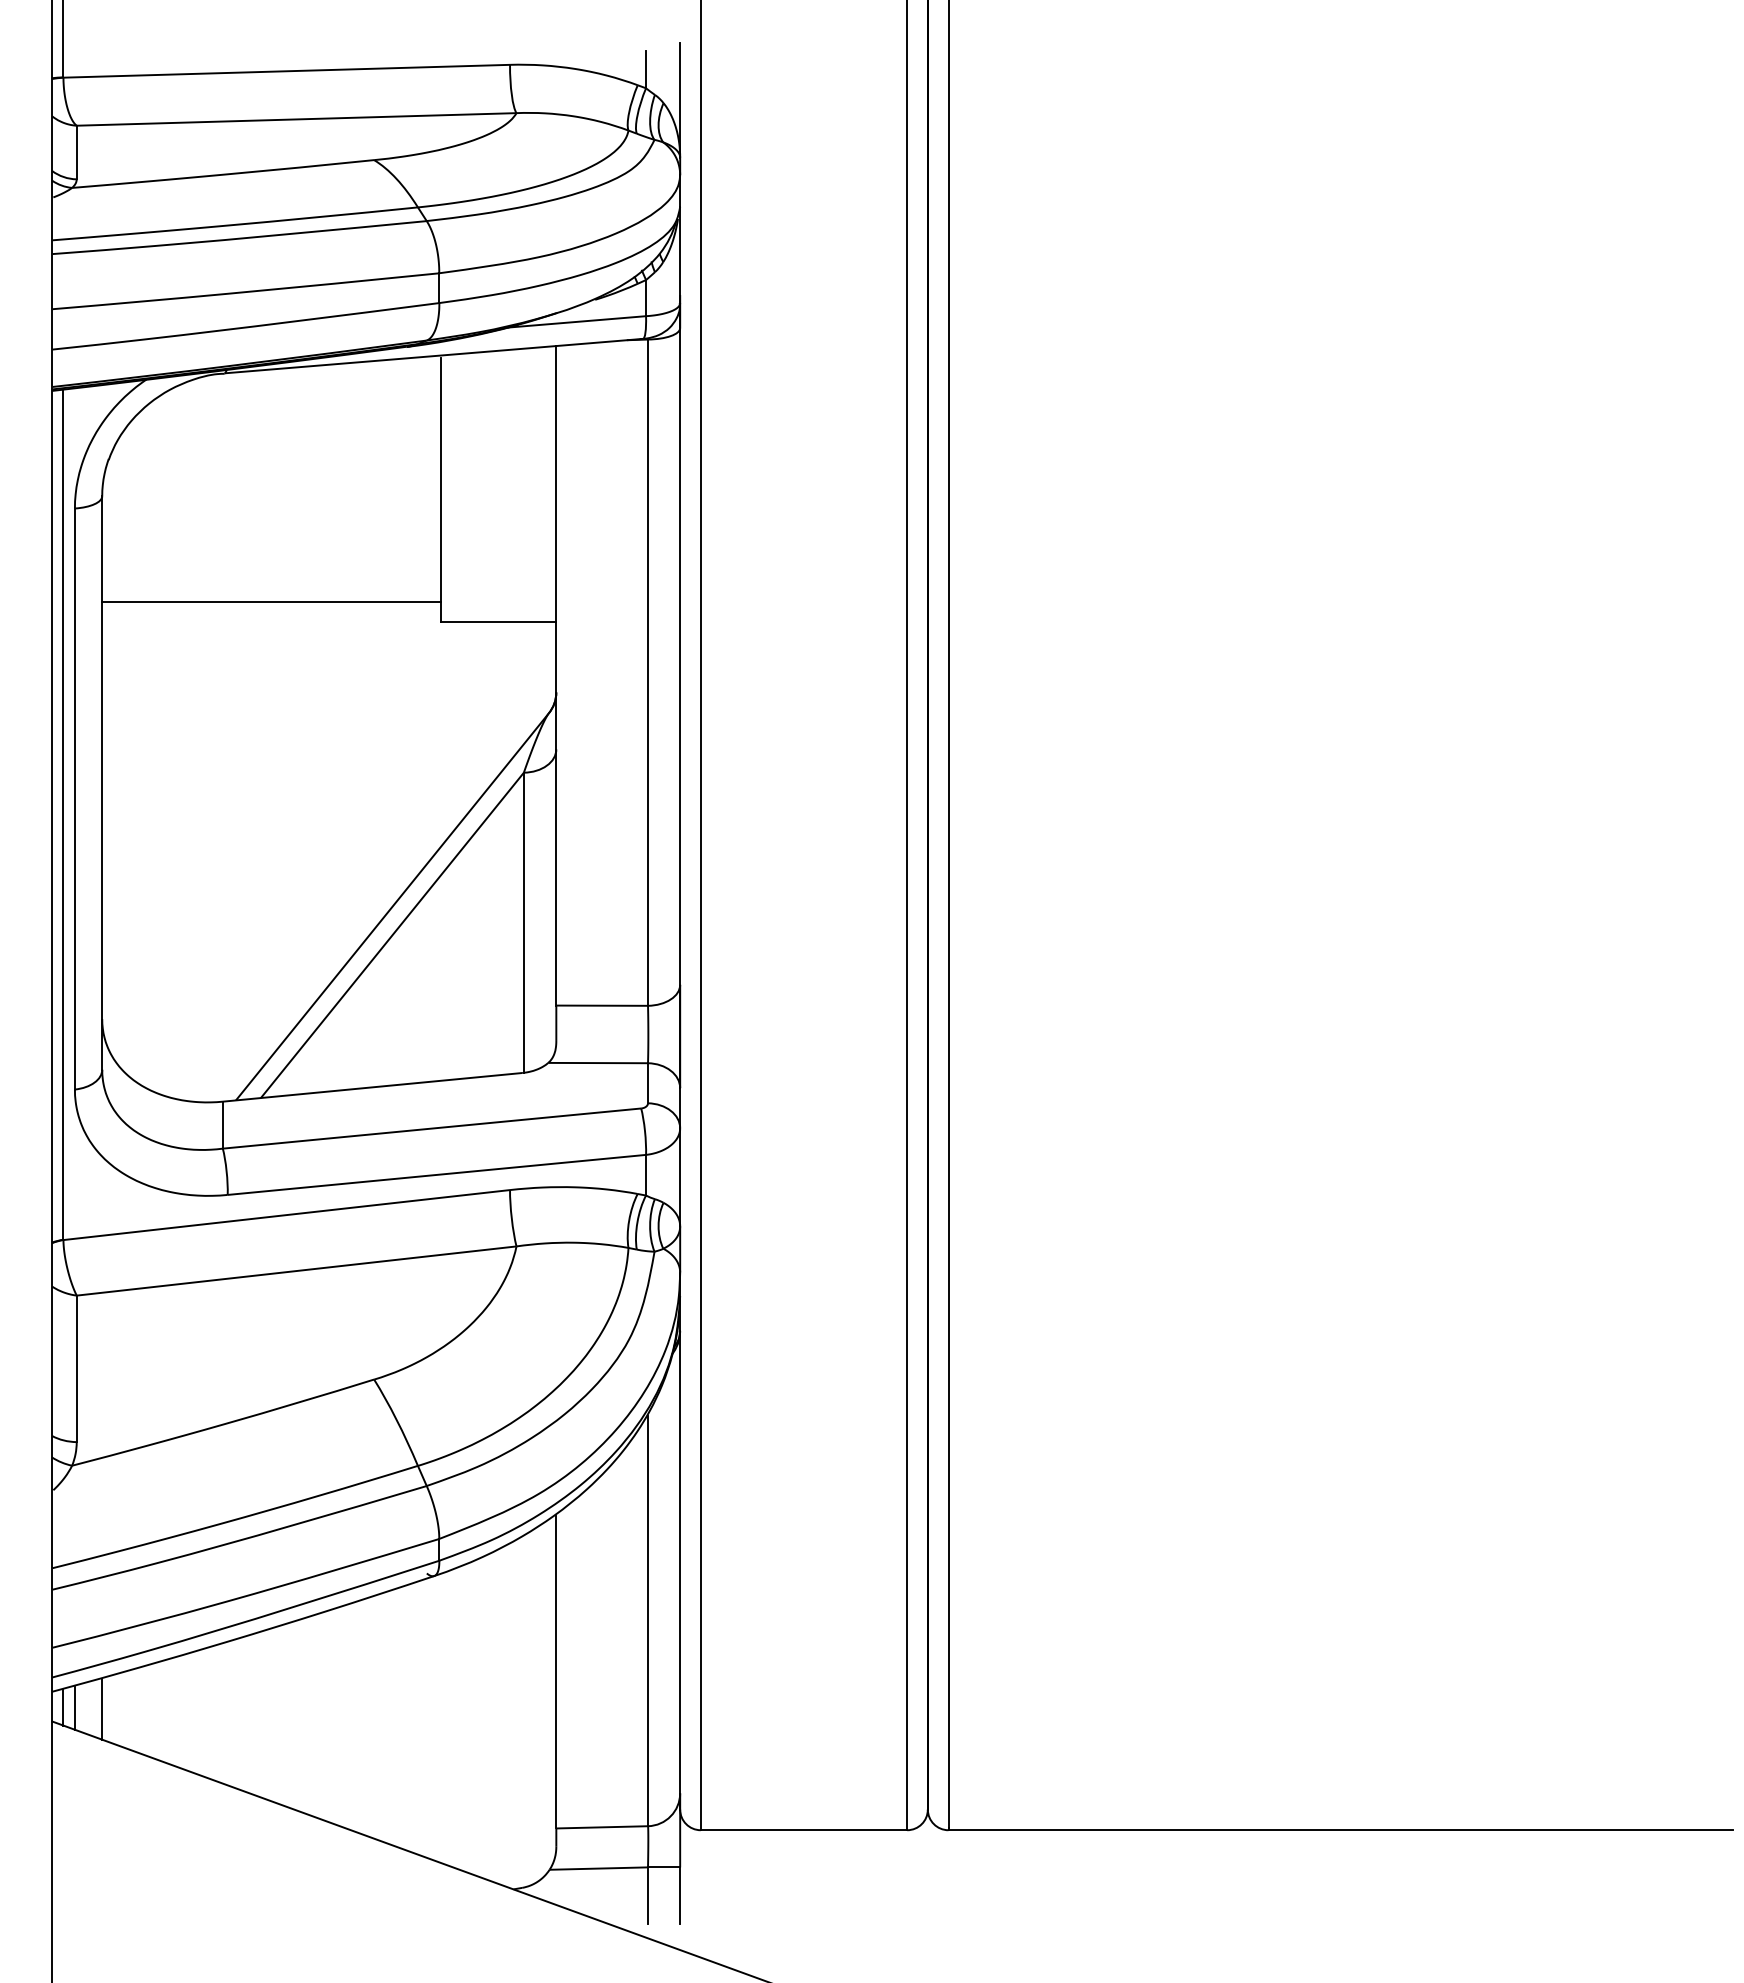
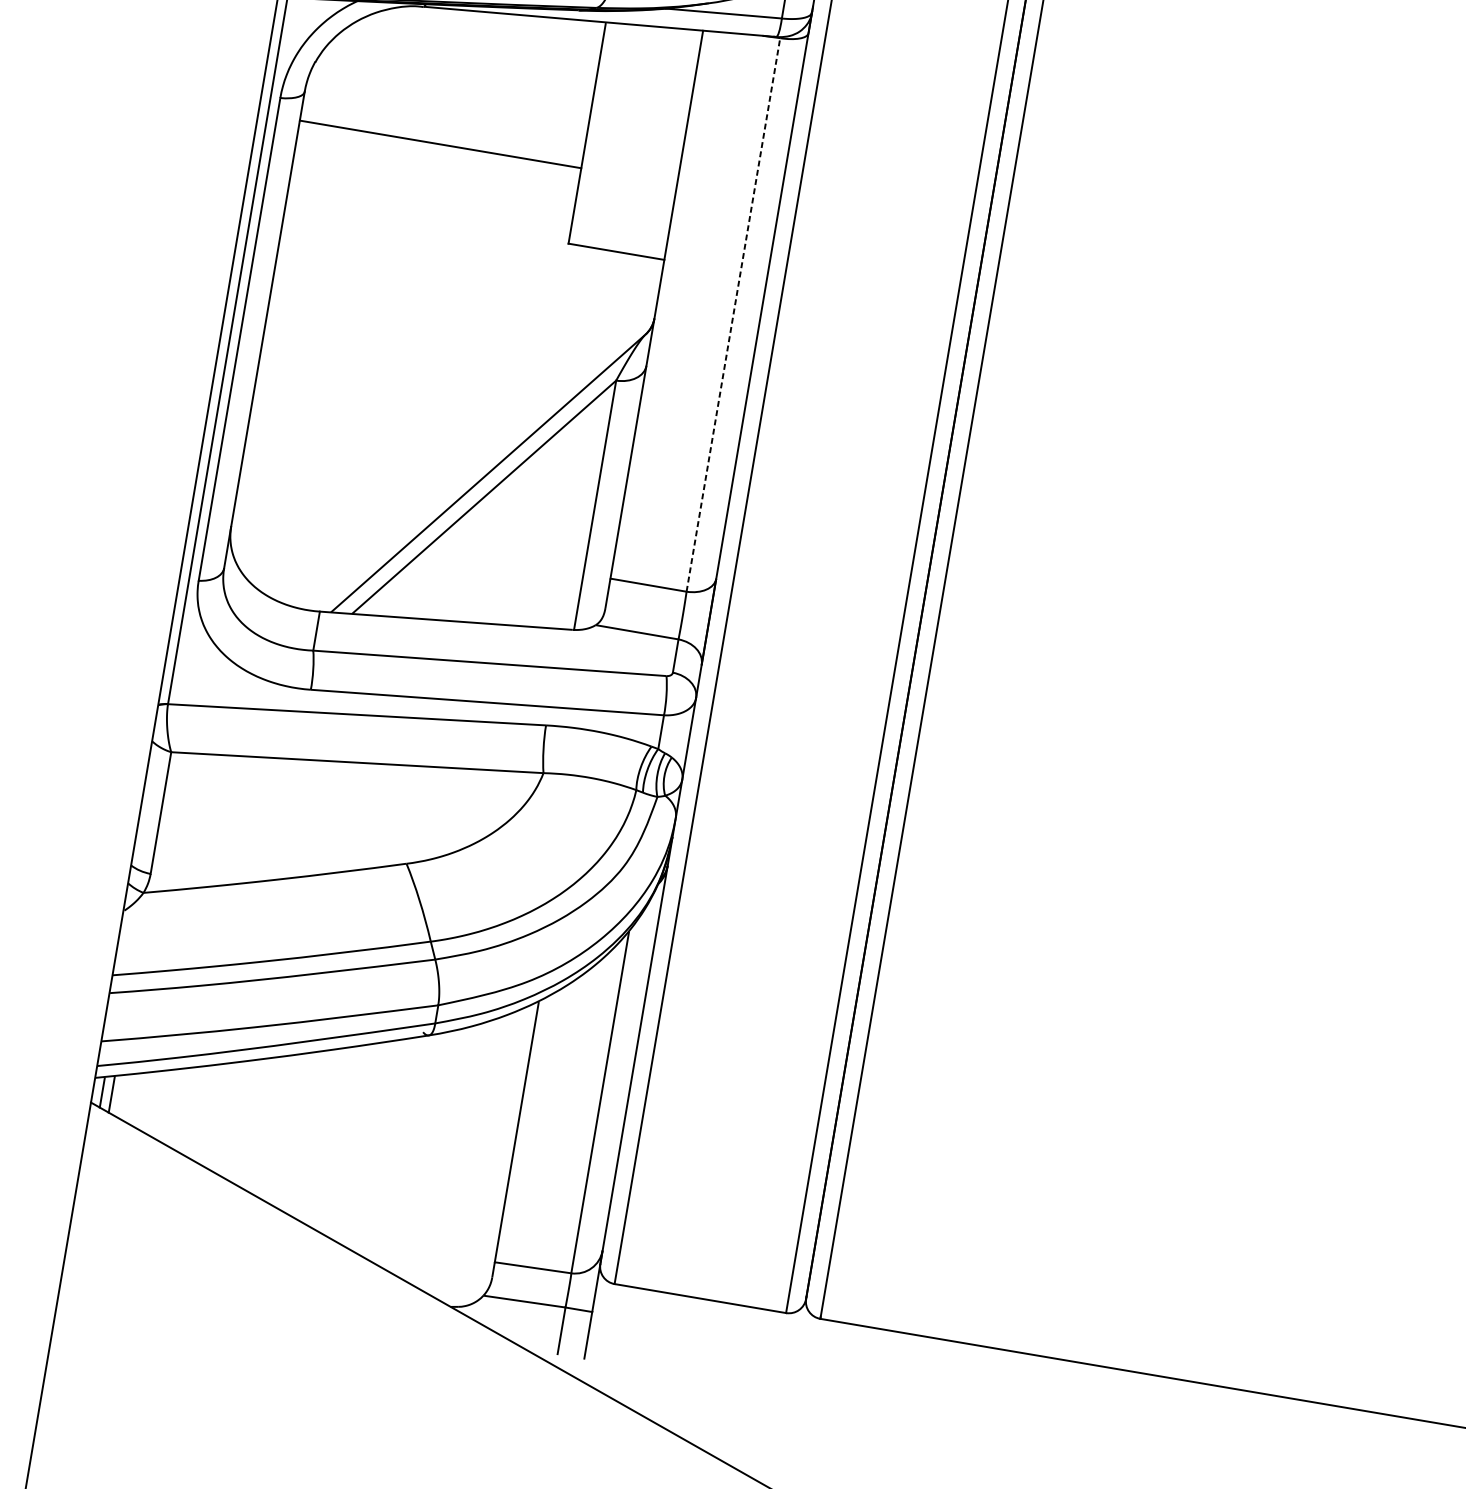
line: (271, 602) -> (440, 144), moved
line: (648, 672) -> (733, 314), solid -> dashed
line: (102, 1709) -> (134, 1099), removed

